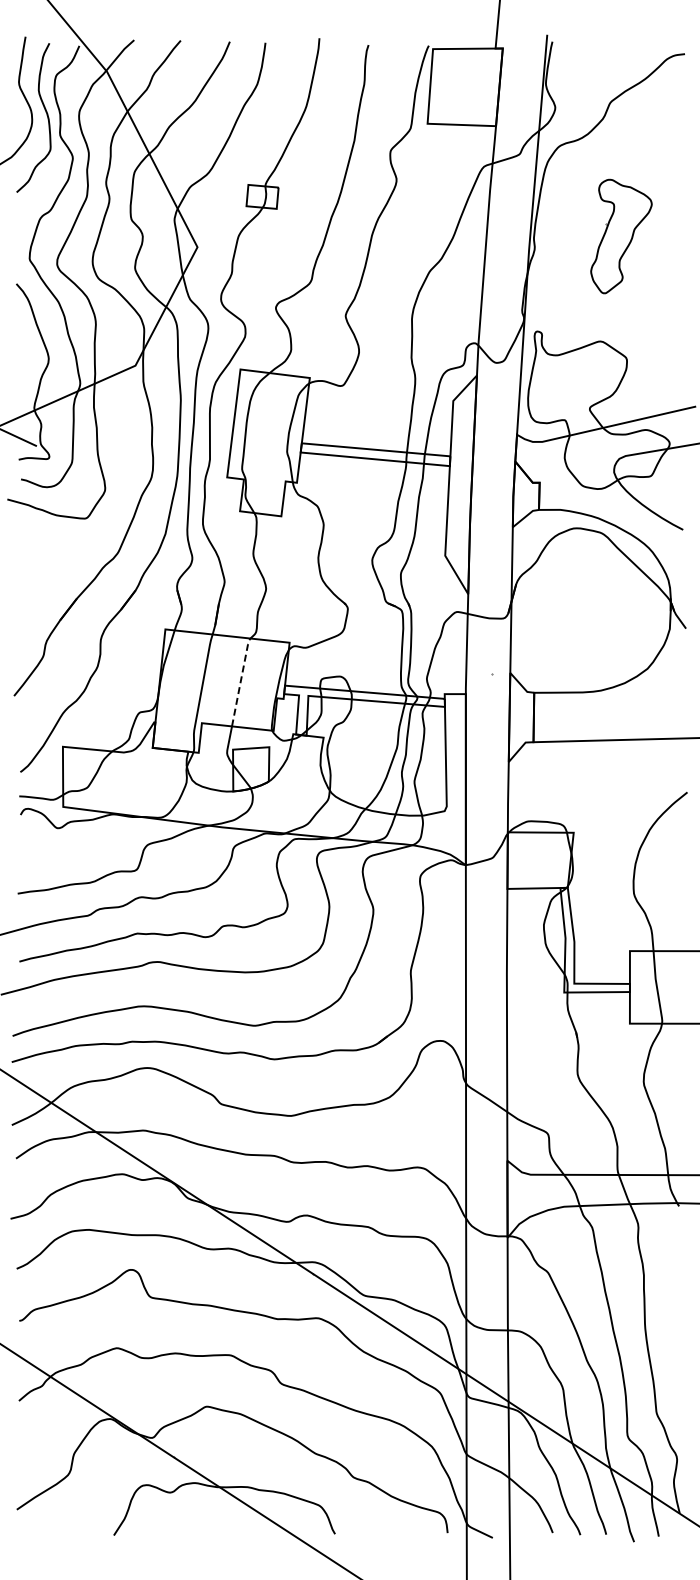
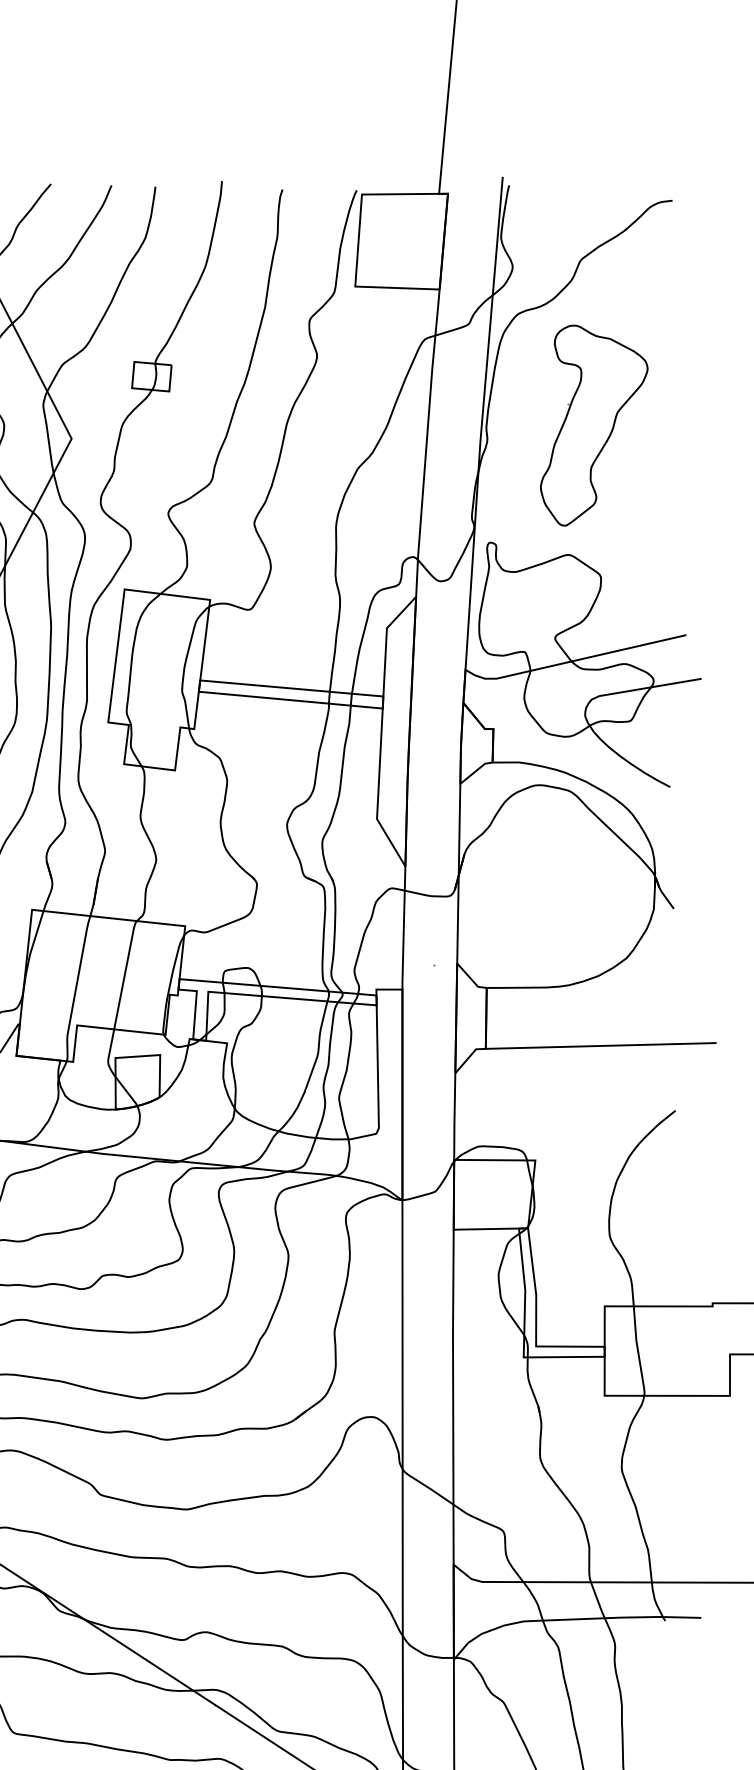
part: (621, 236) -> (594, 425), size x1.43
line: (240, 680) -> (124, 972), dashed -> solid

